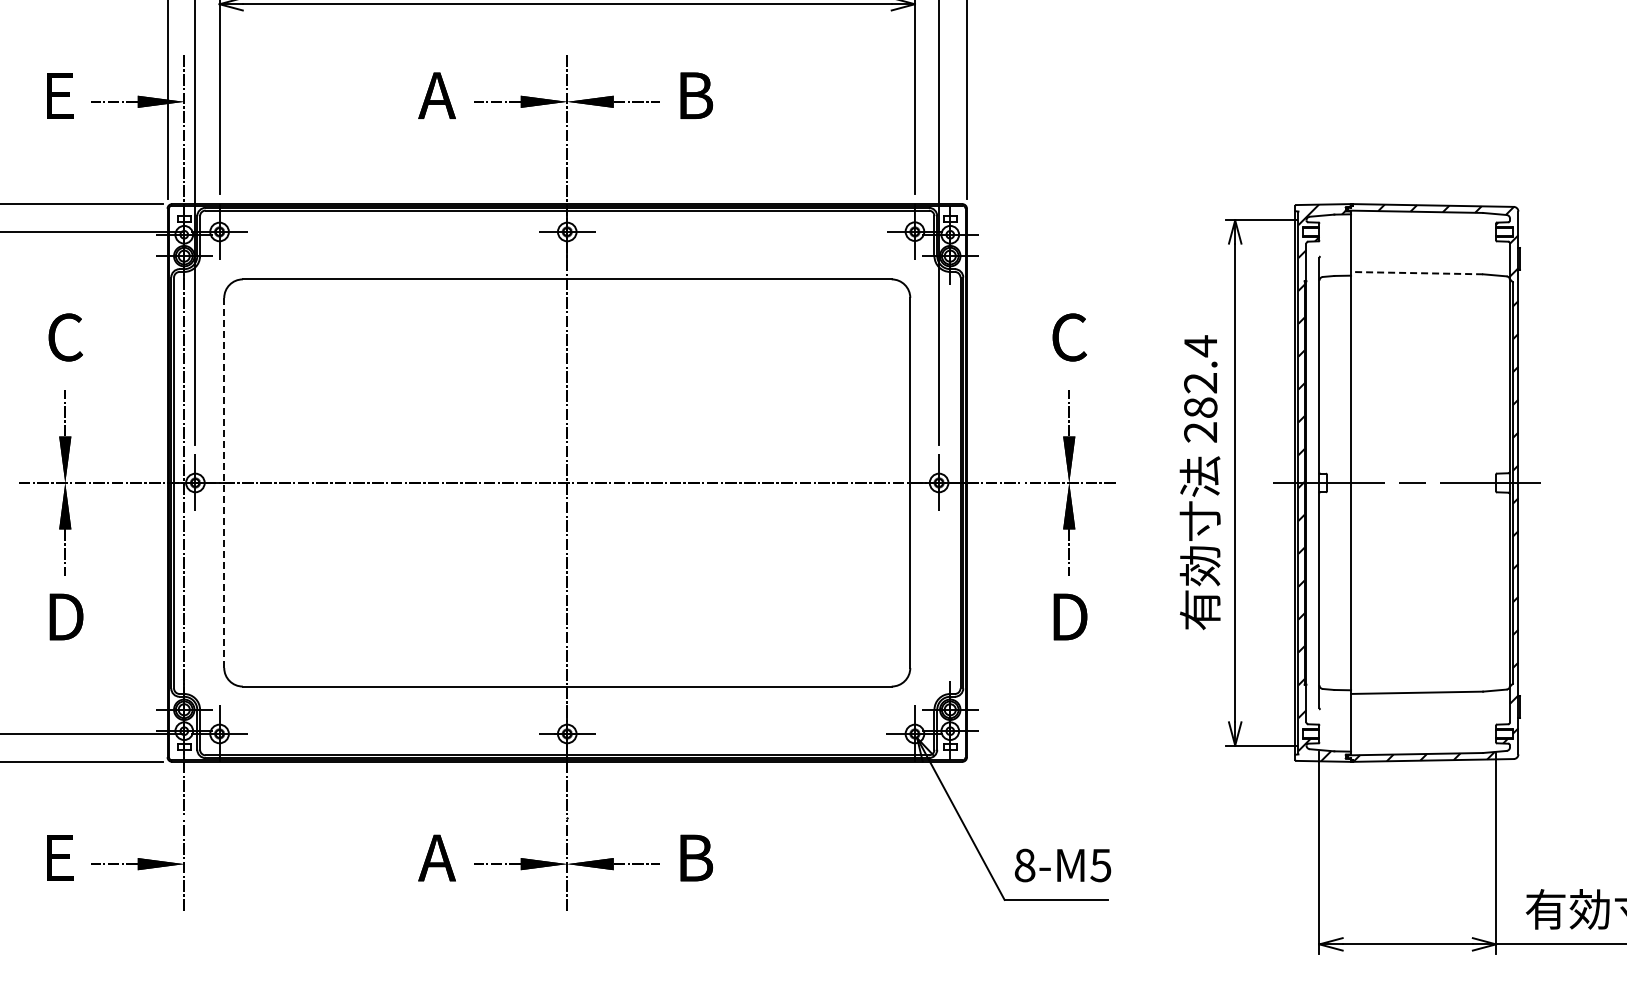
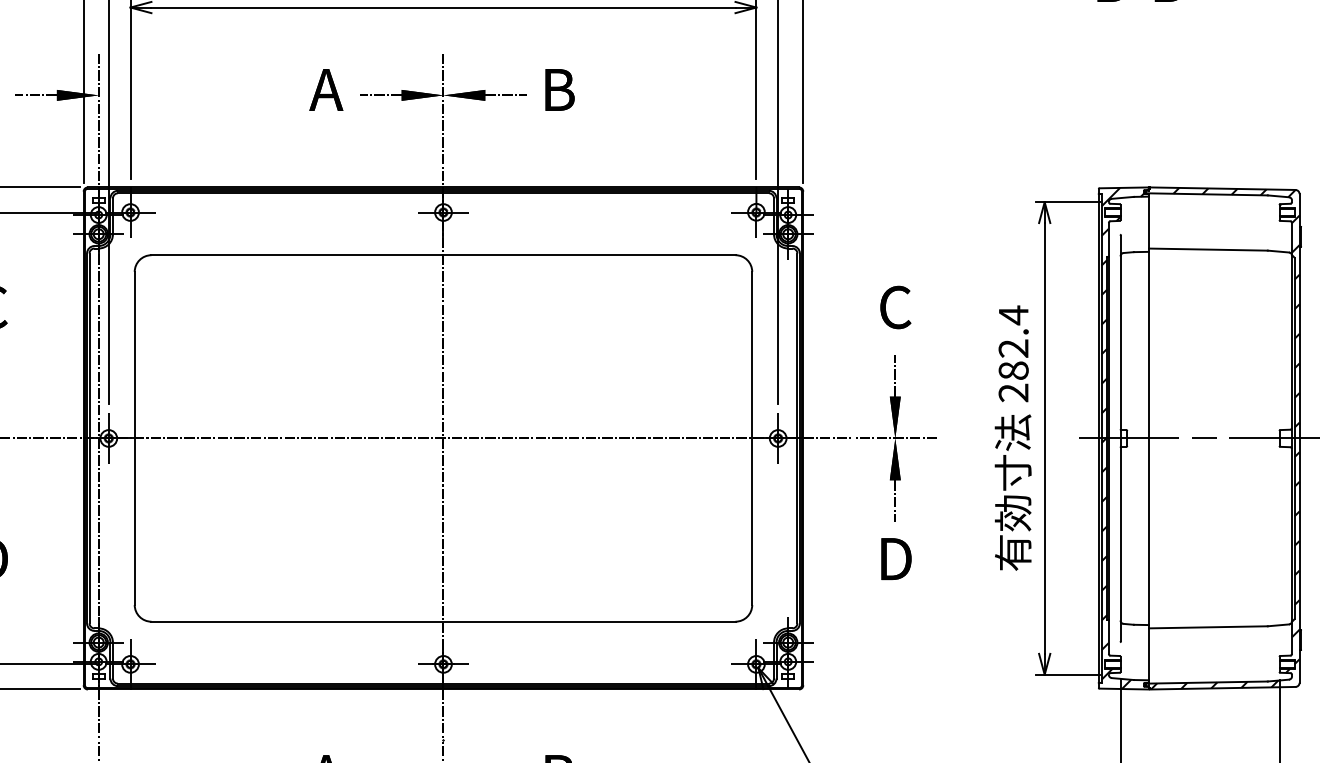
line: (1416, 273) -> (1207, 249), dashed -> solid
line: (224, 482) -> (134, 438), dashed -> solid

